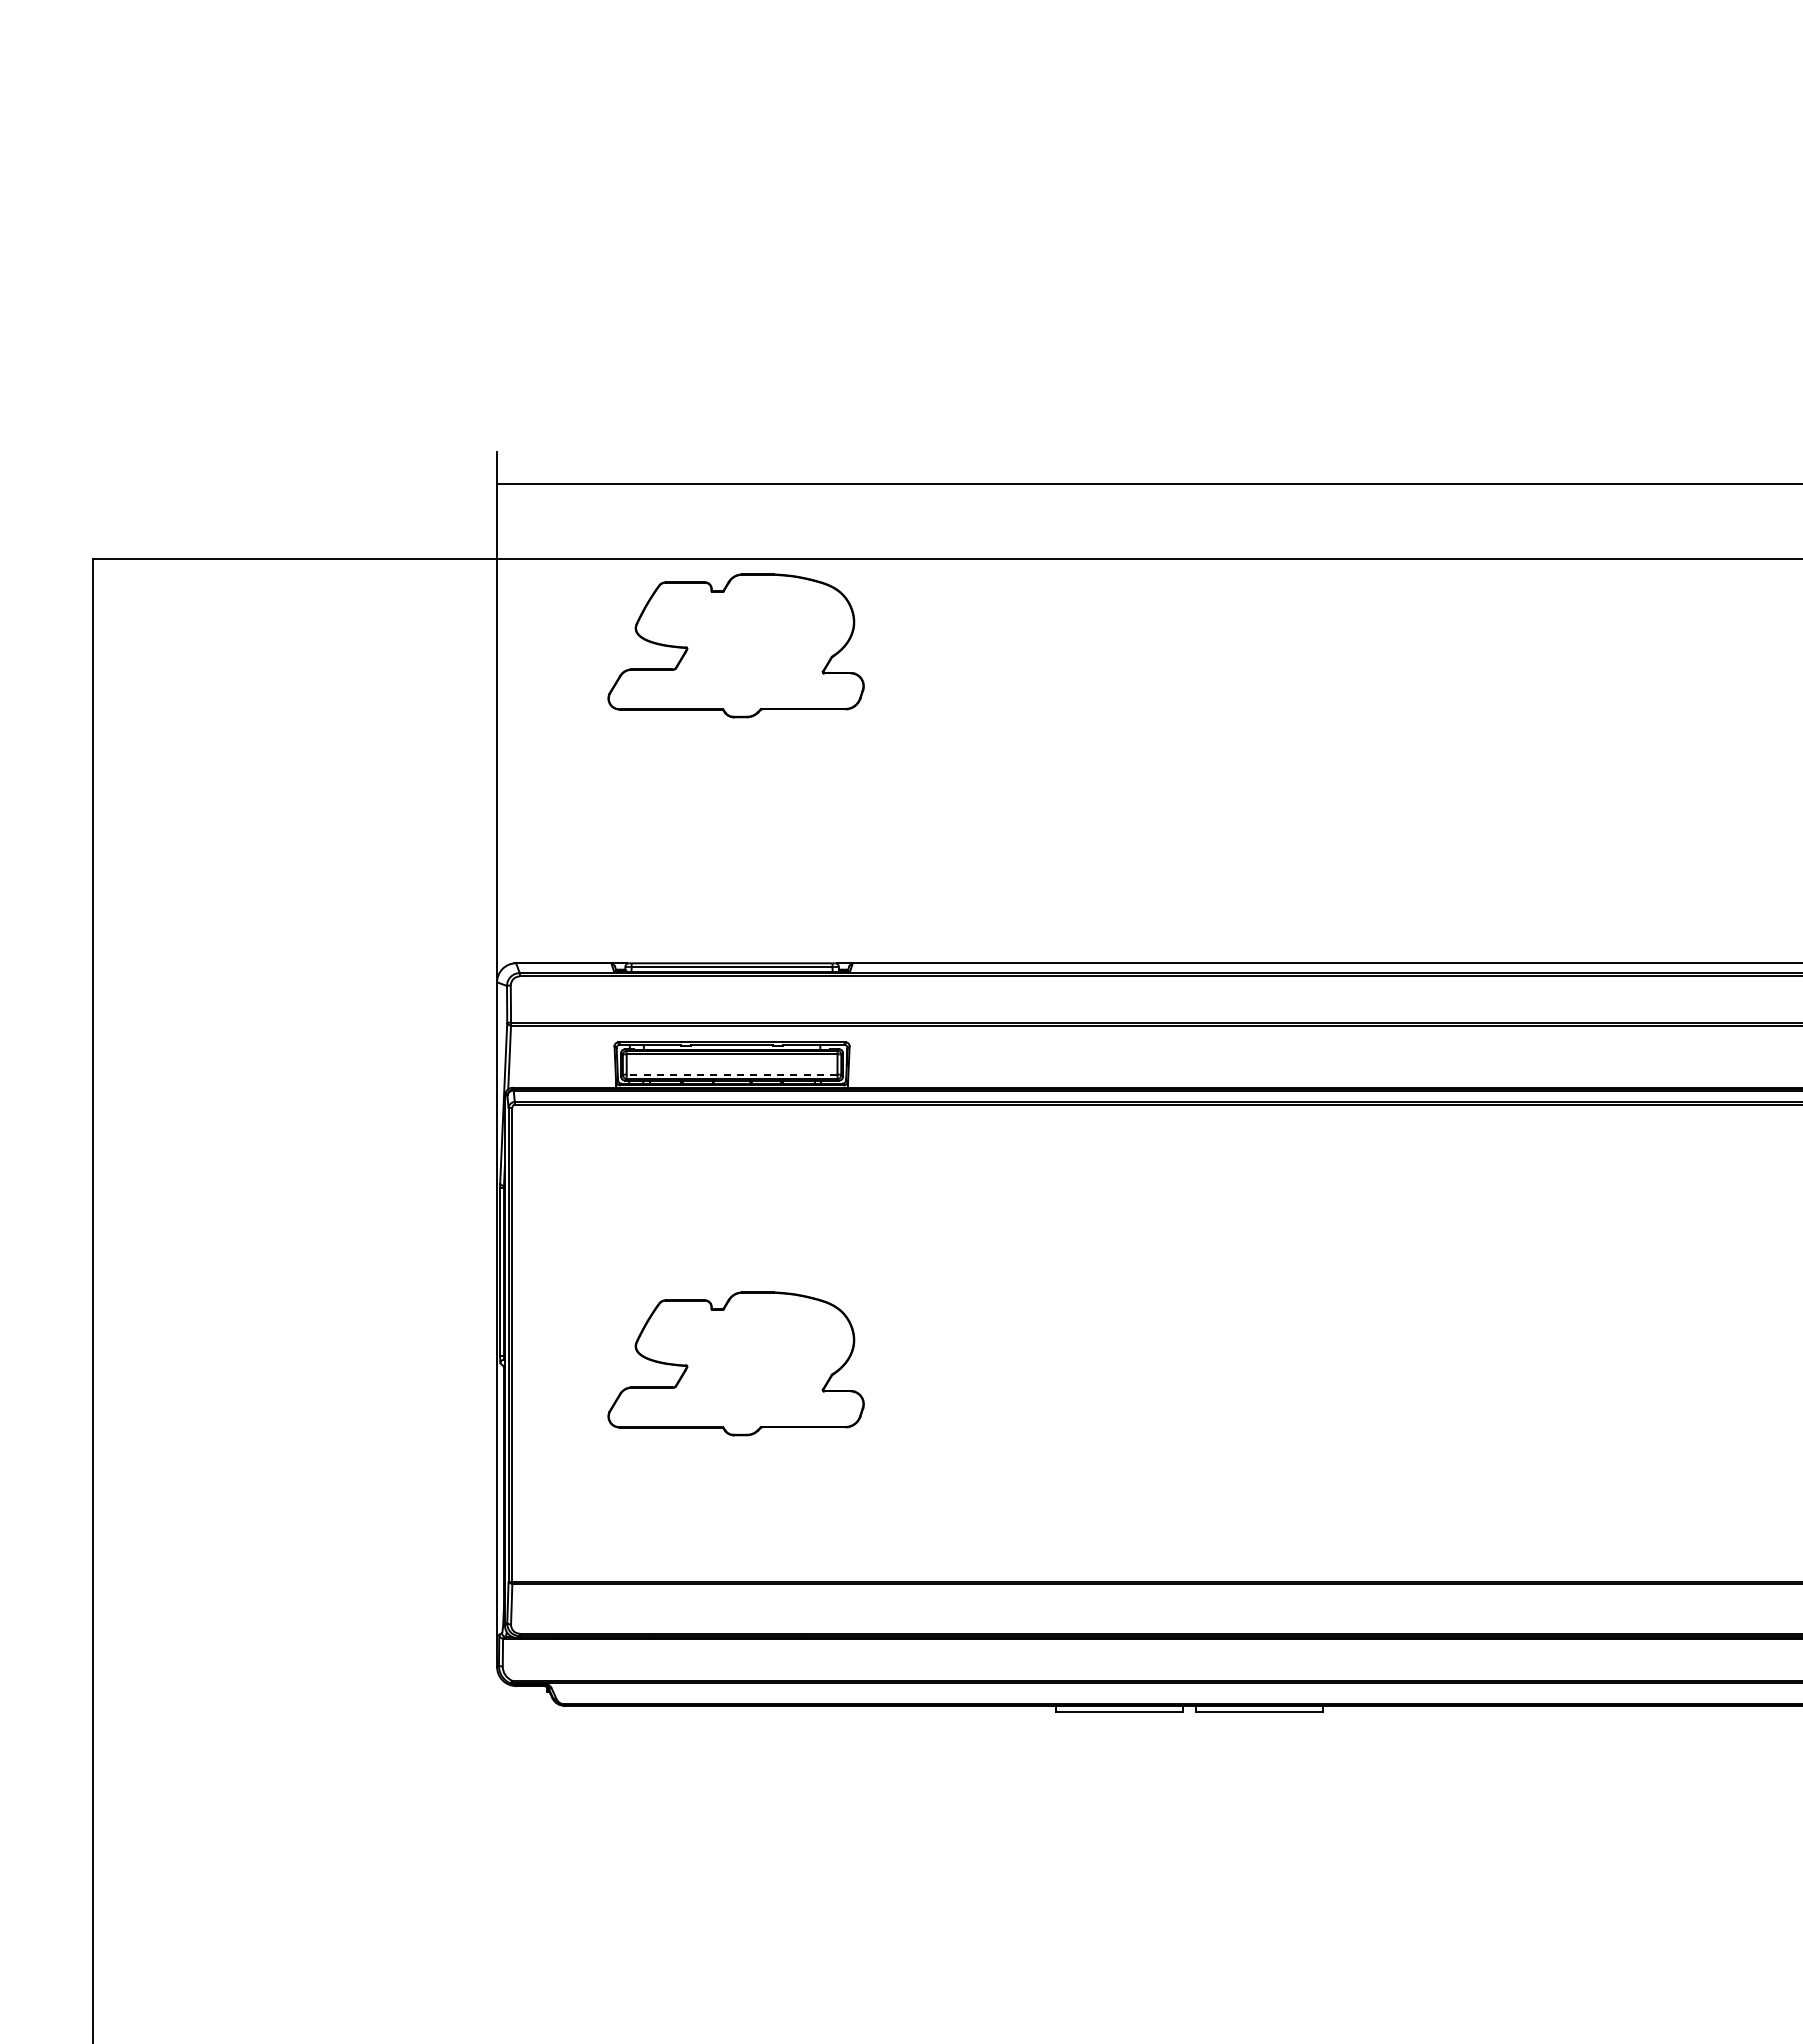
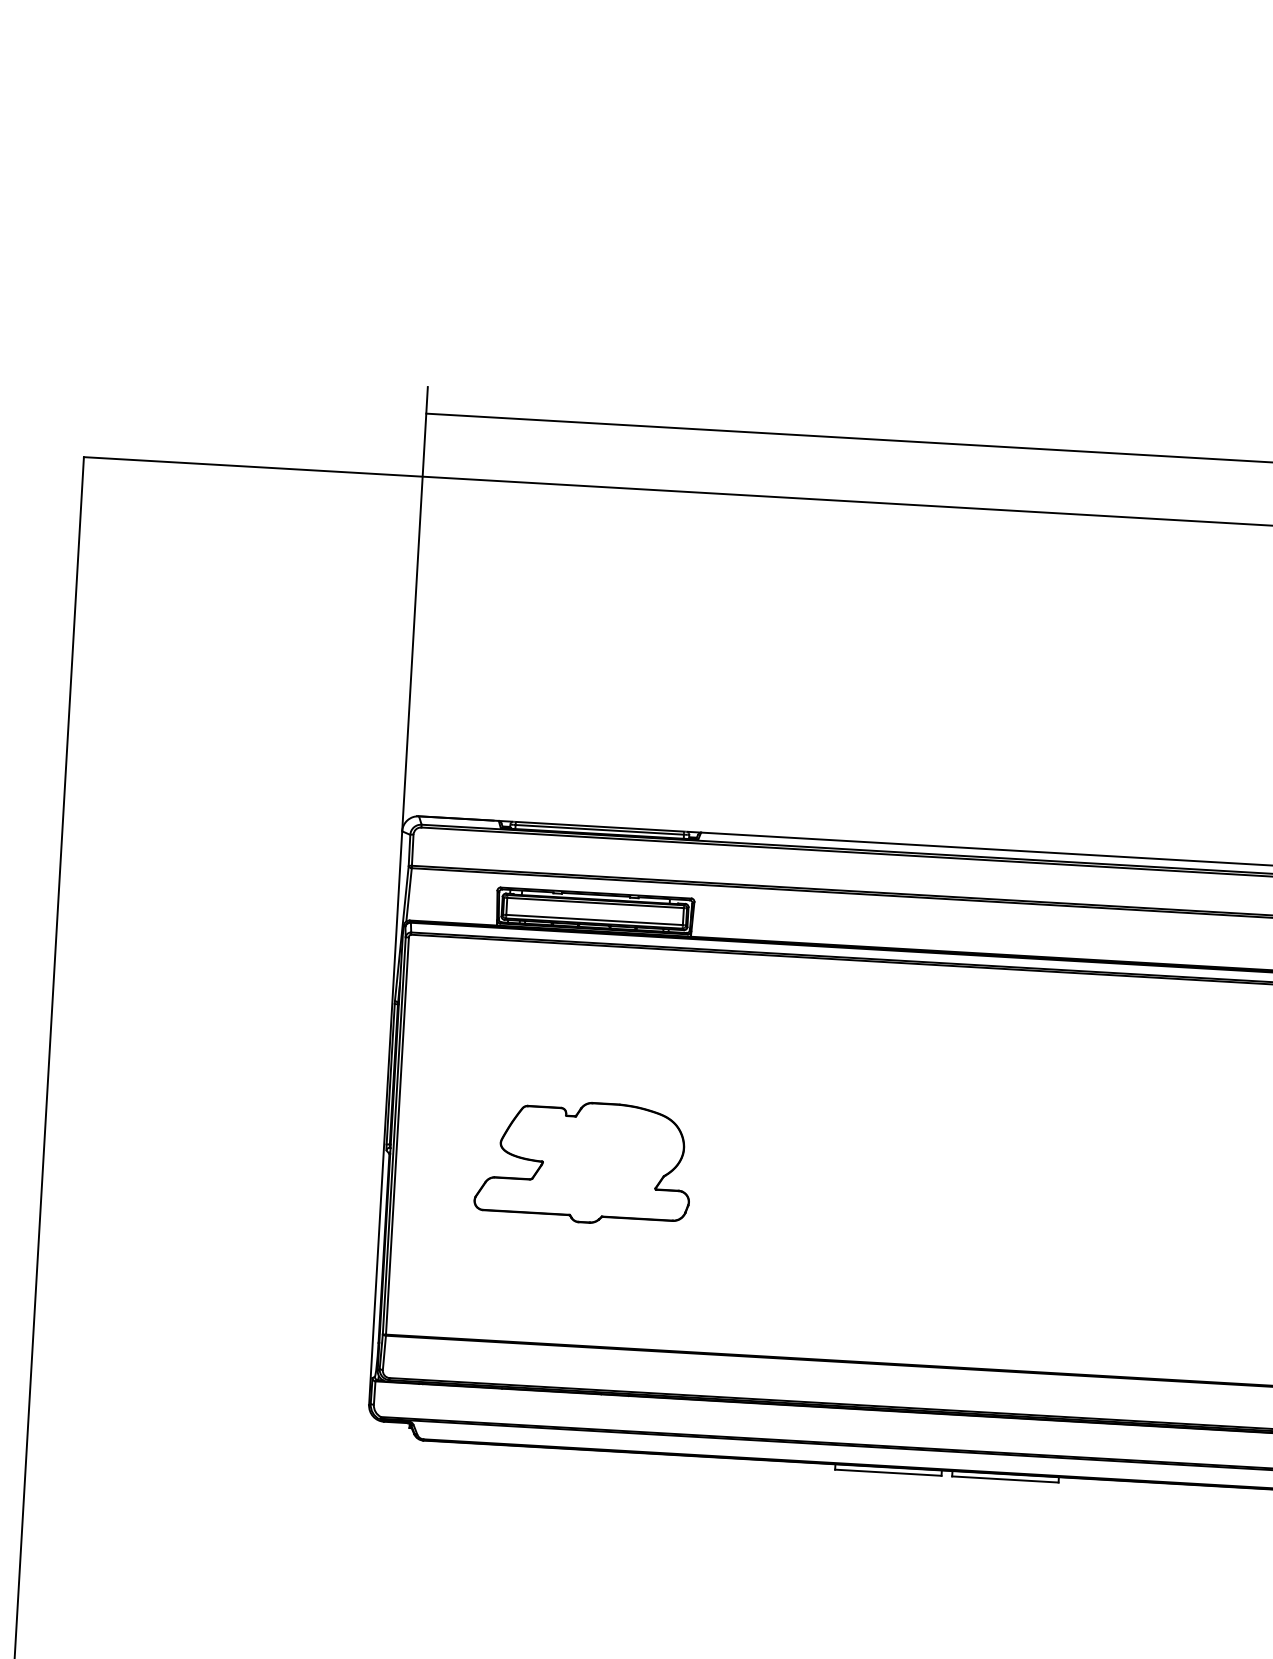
part: (735, 645) -> (618, 560), removed
line: (731, 1074) -> (594, 919), dashed -> solid

